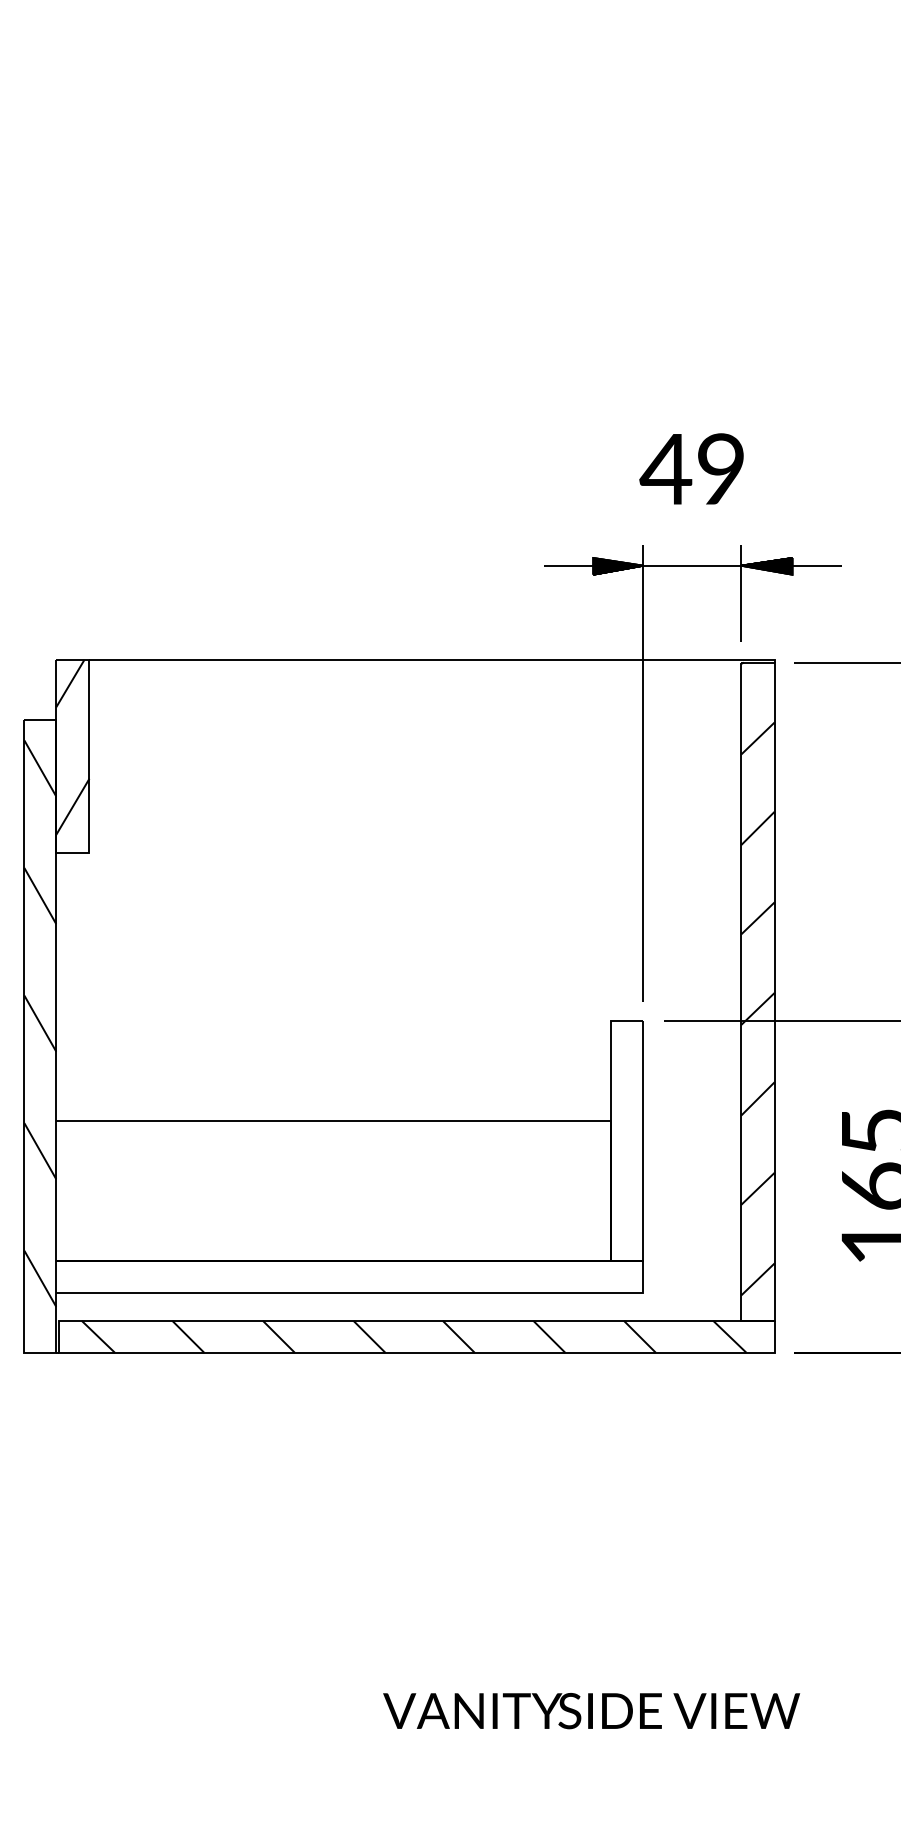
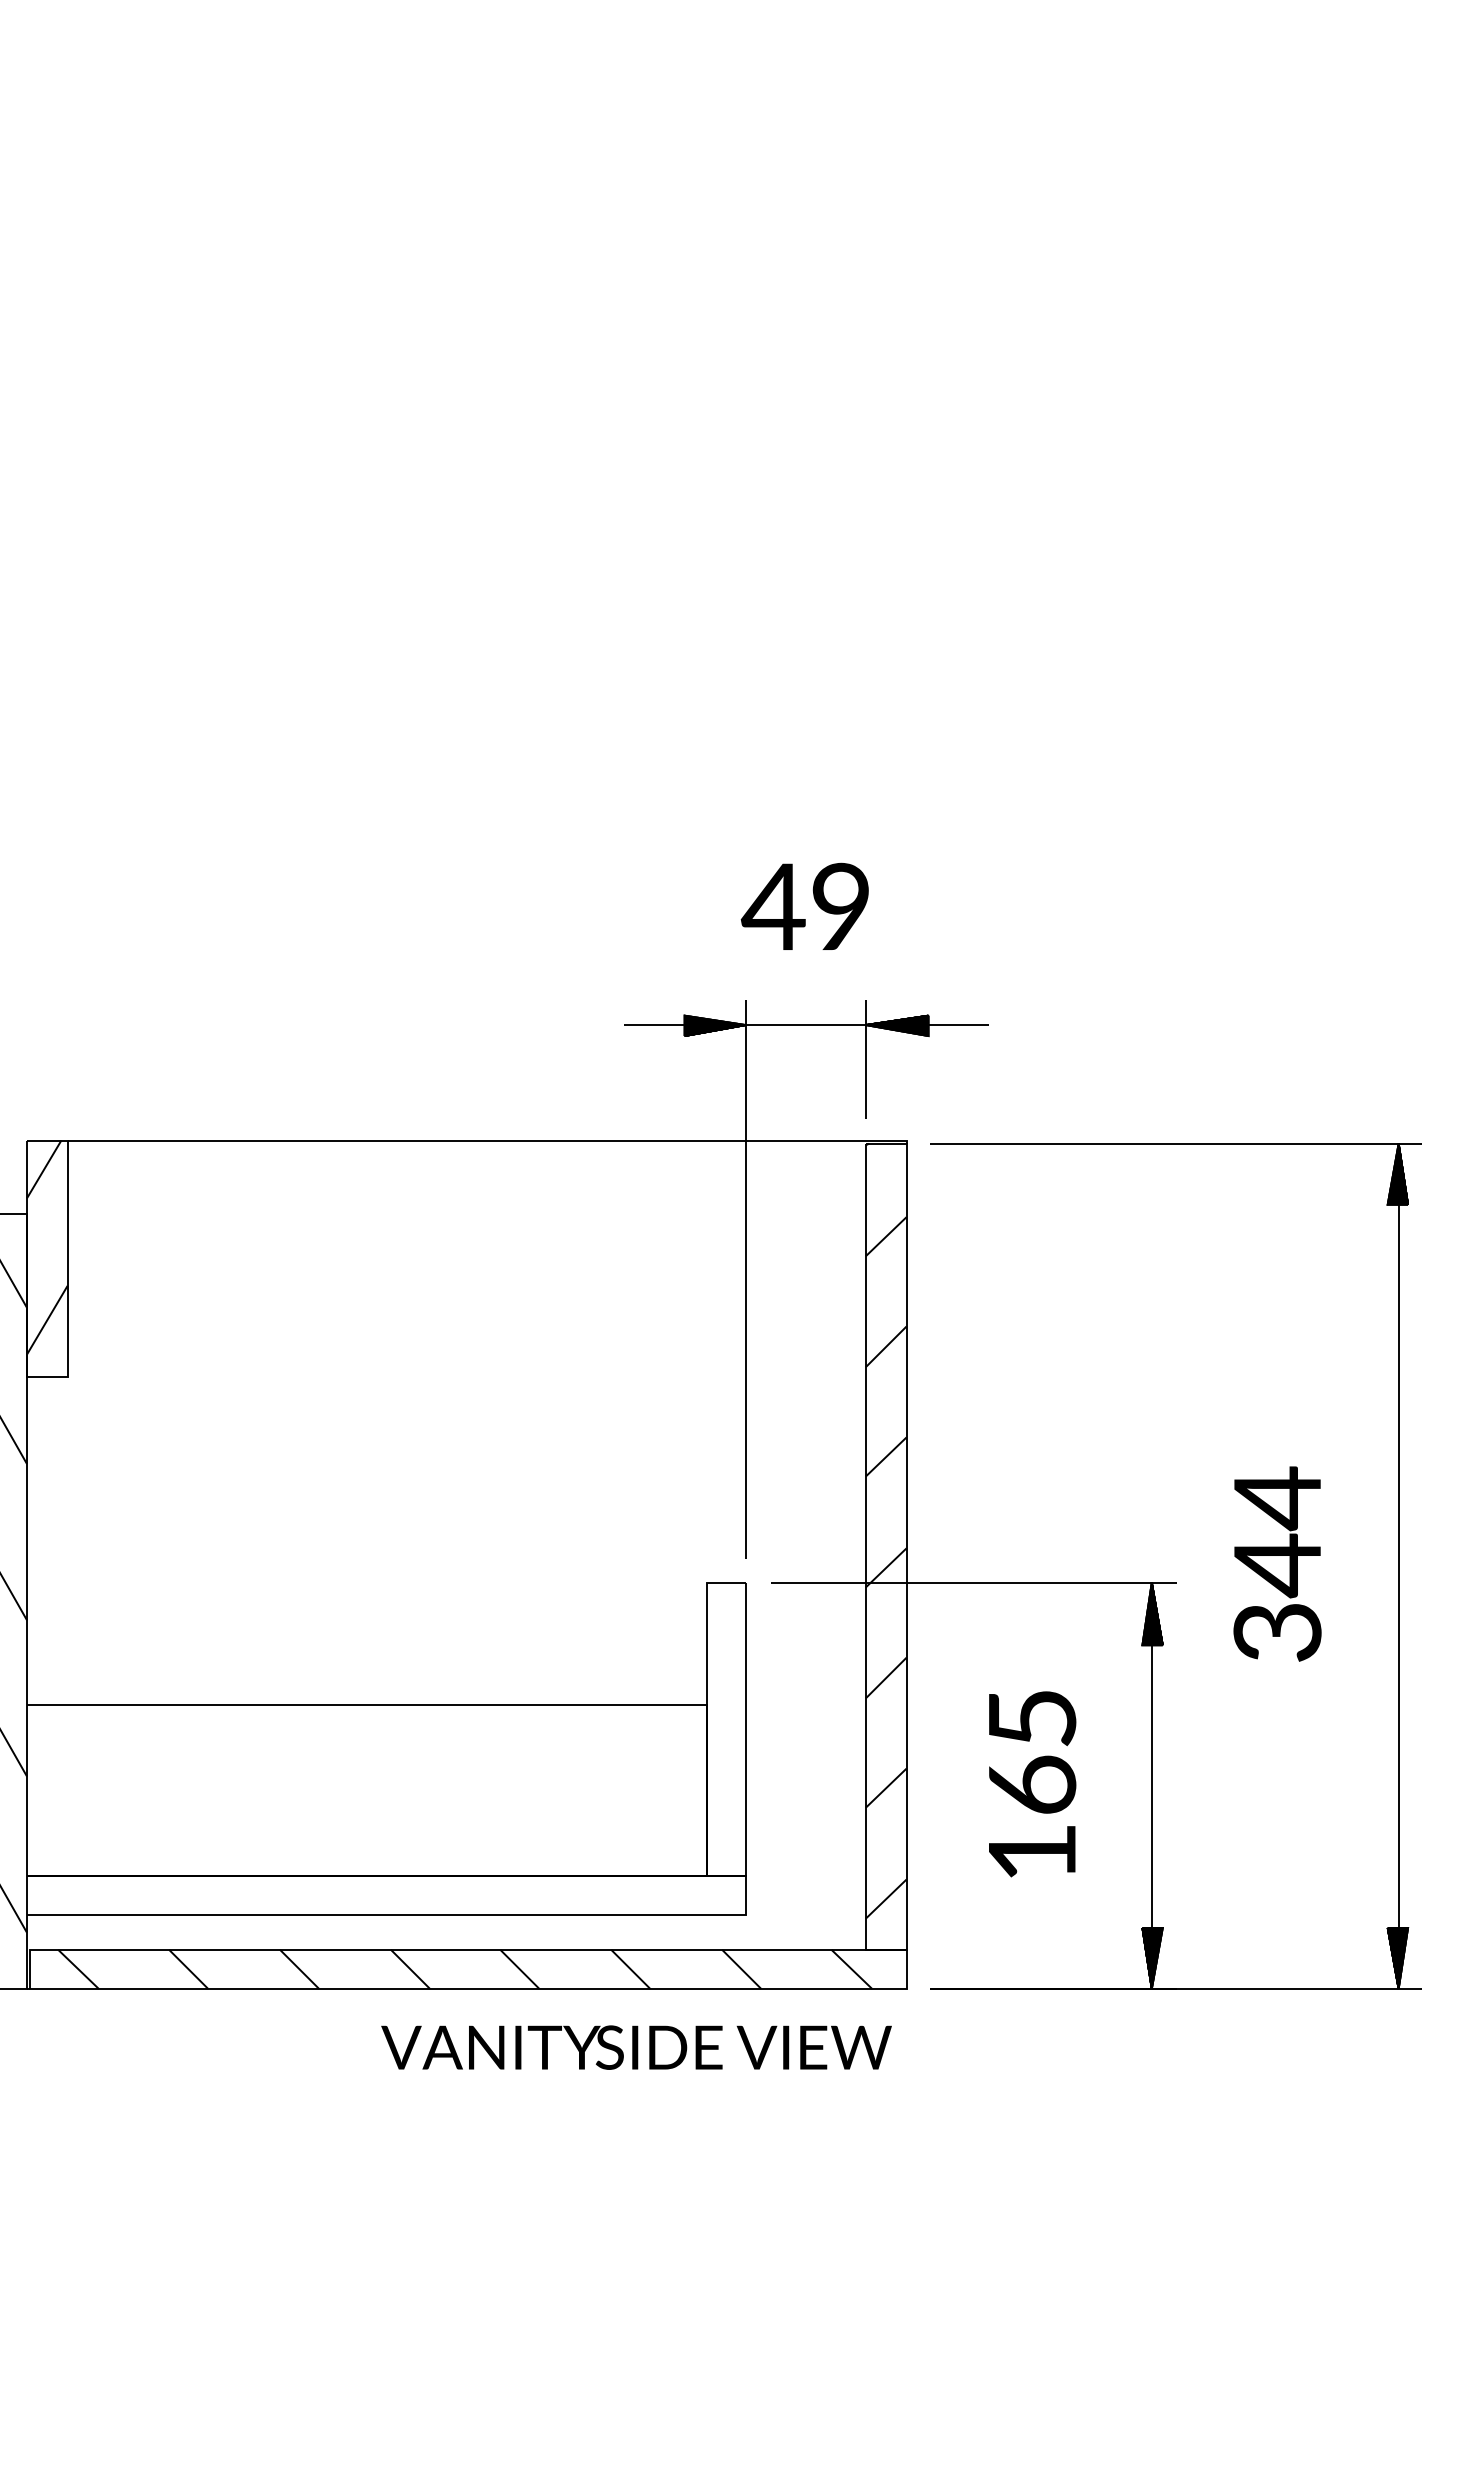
text: (591, 1710) -> (636, 2047), moved

